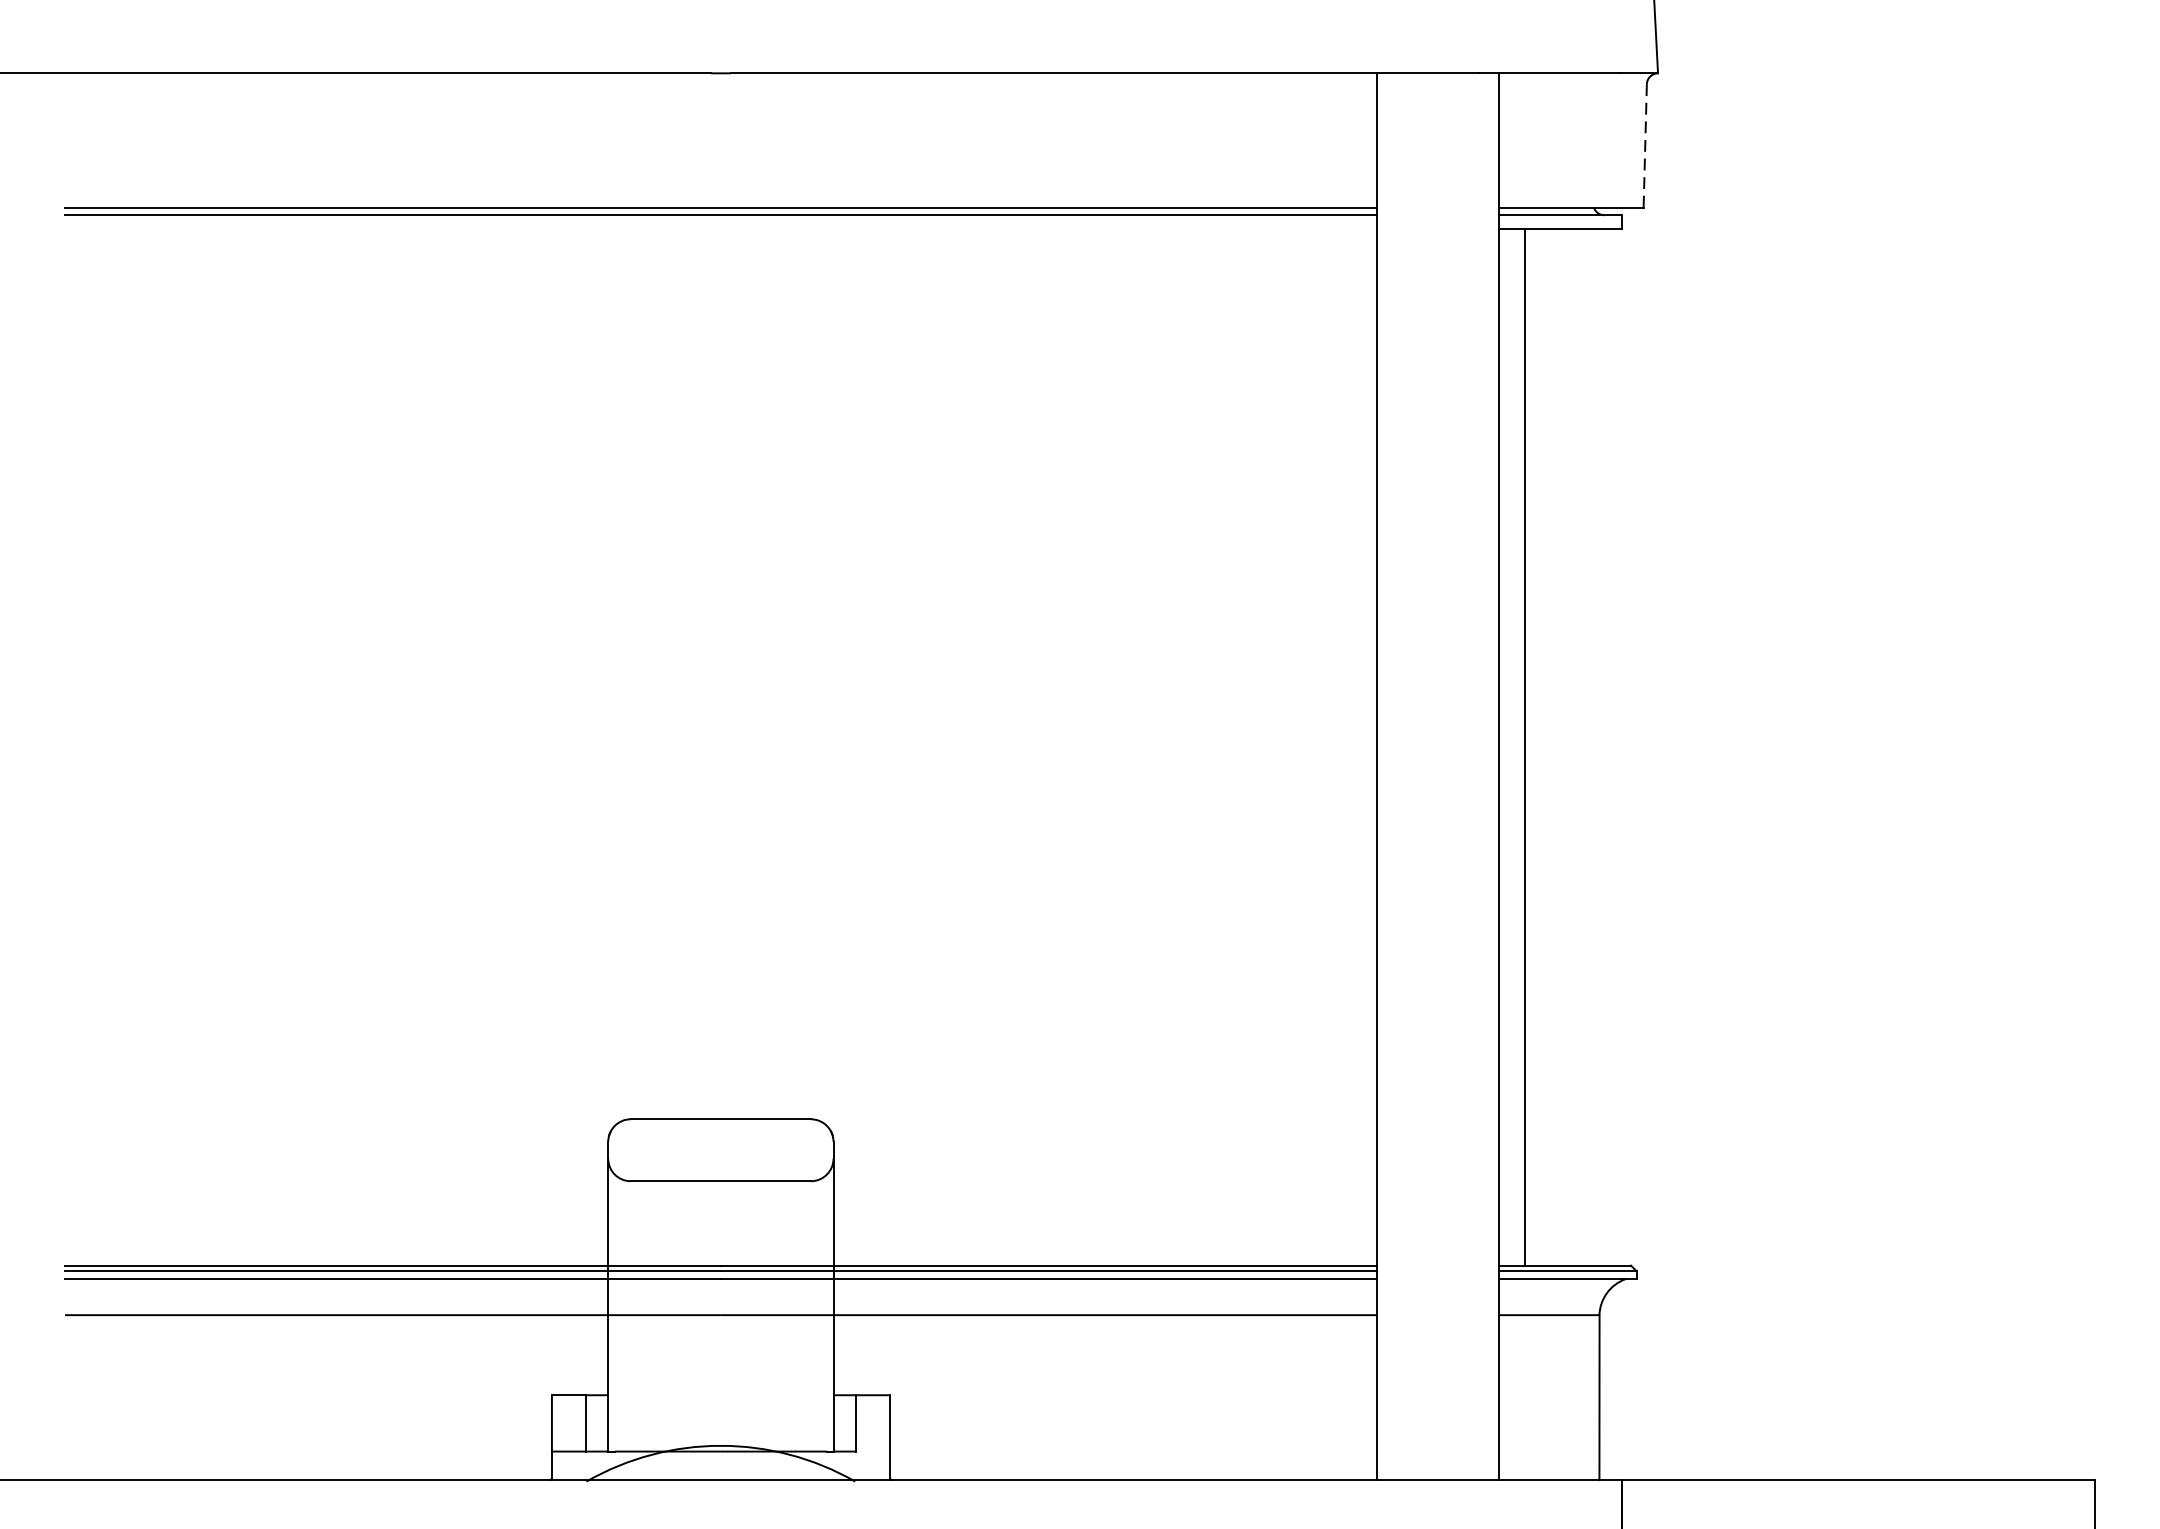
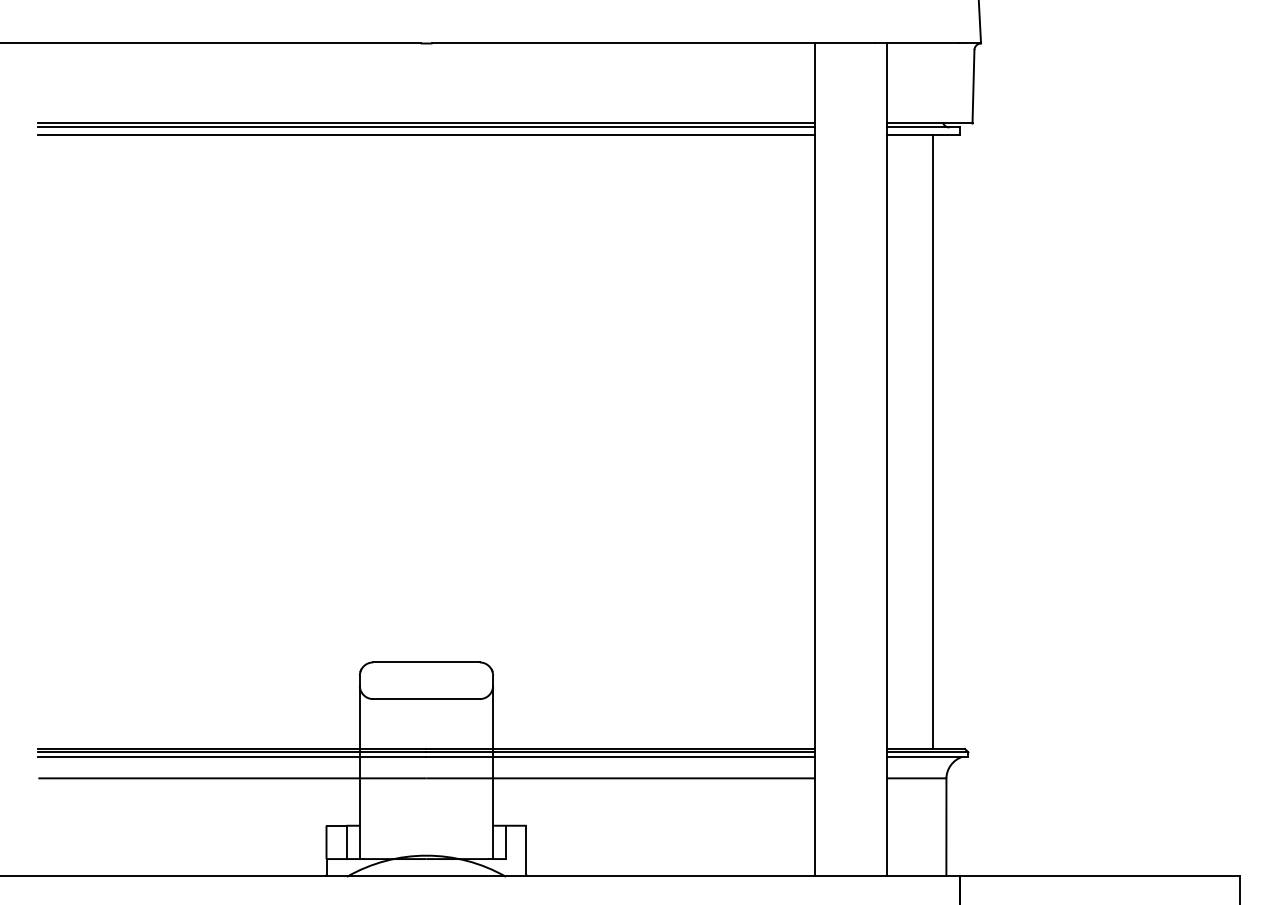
line: (1645, 145) -> (973, 86), dashed -> solid
line: (720, 228) -> (426, 135), added
line: (1525, 747) -> (933, 442), moved

